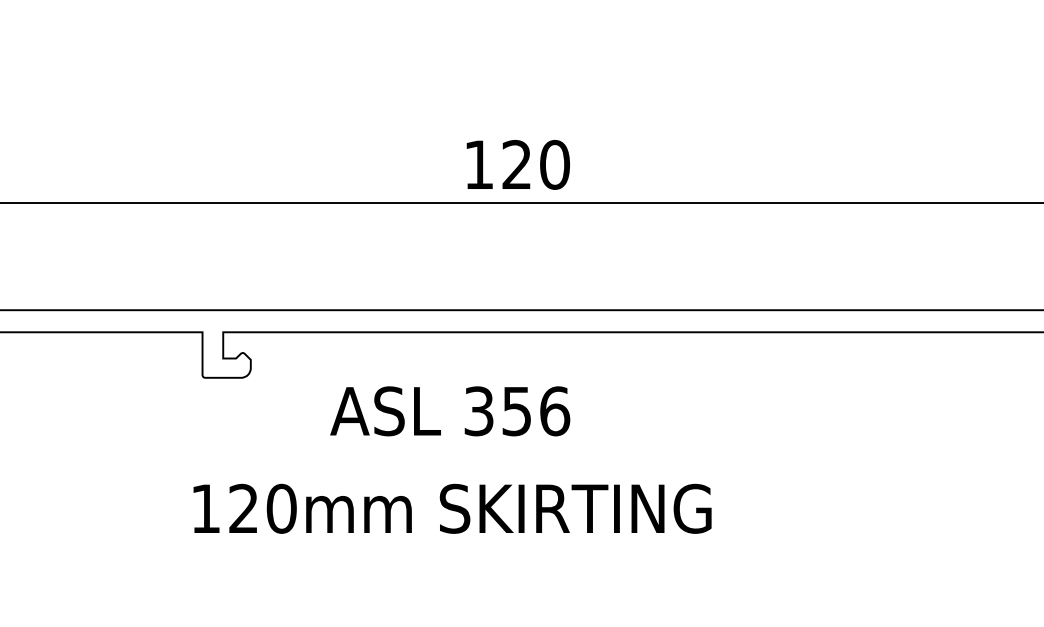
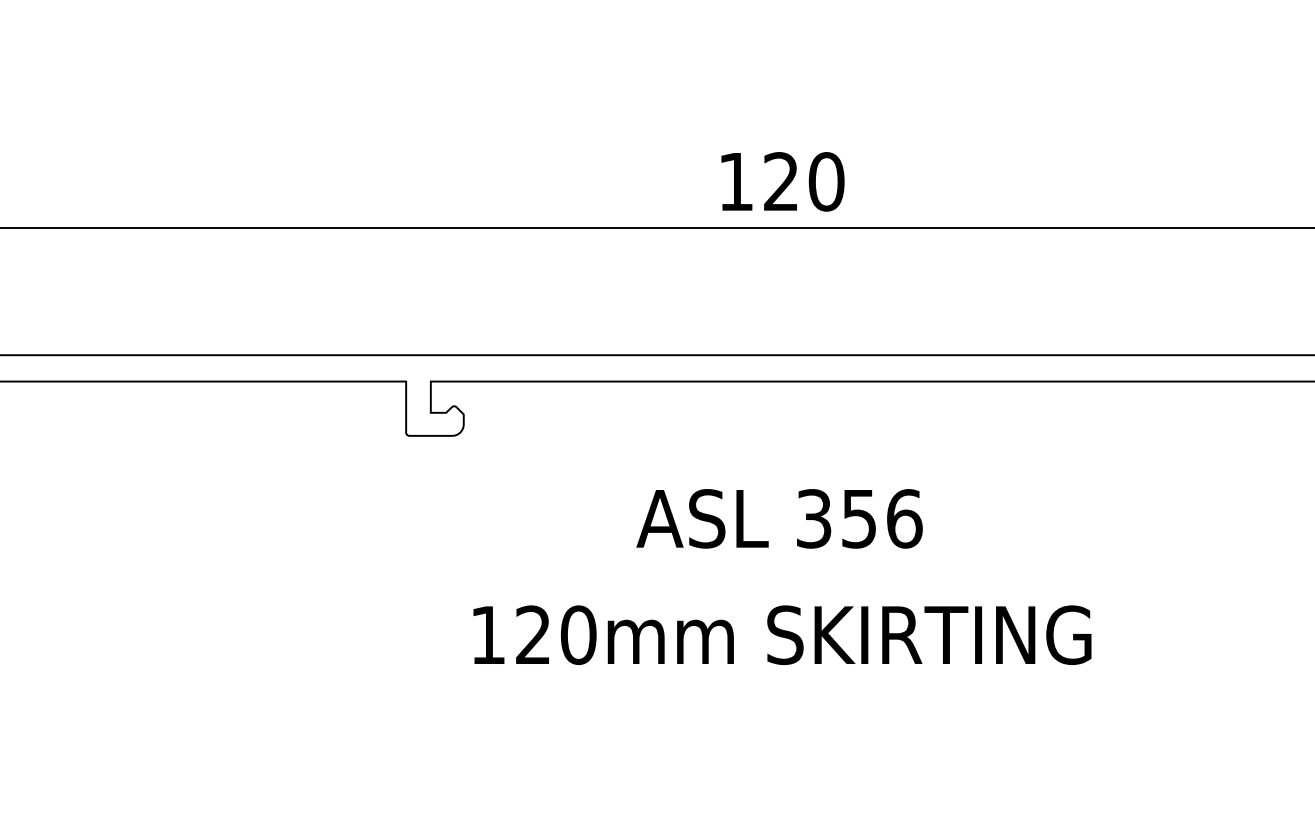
text: (452, 459) -> (782, 576), moved

